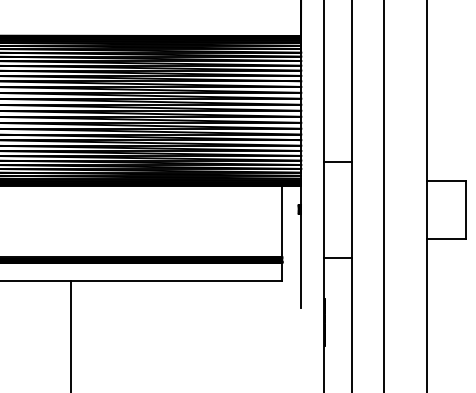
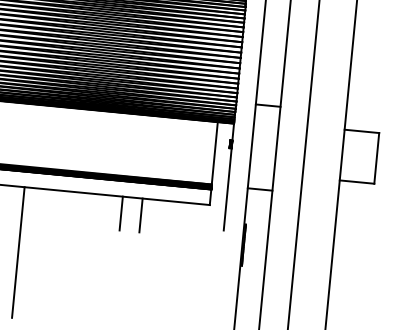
line: (183, 299) -> (121, 213), added
line: (205, 299) -> (140, 215), added

